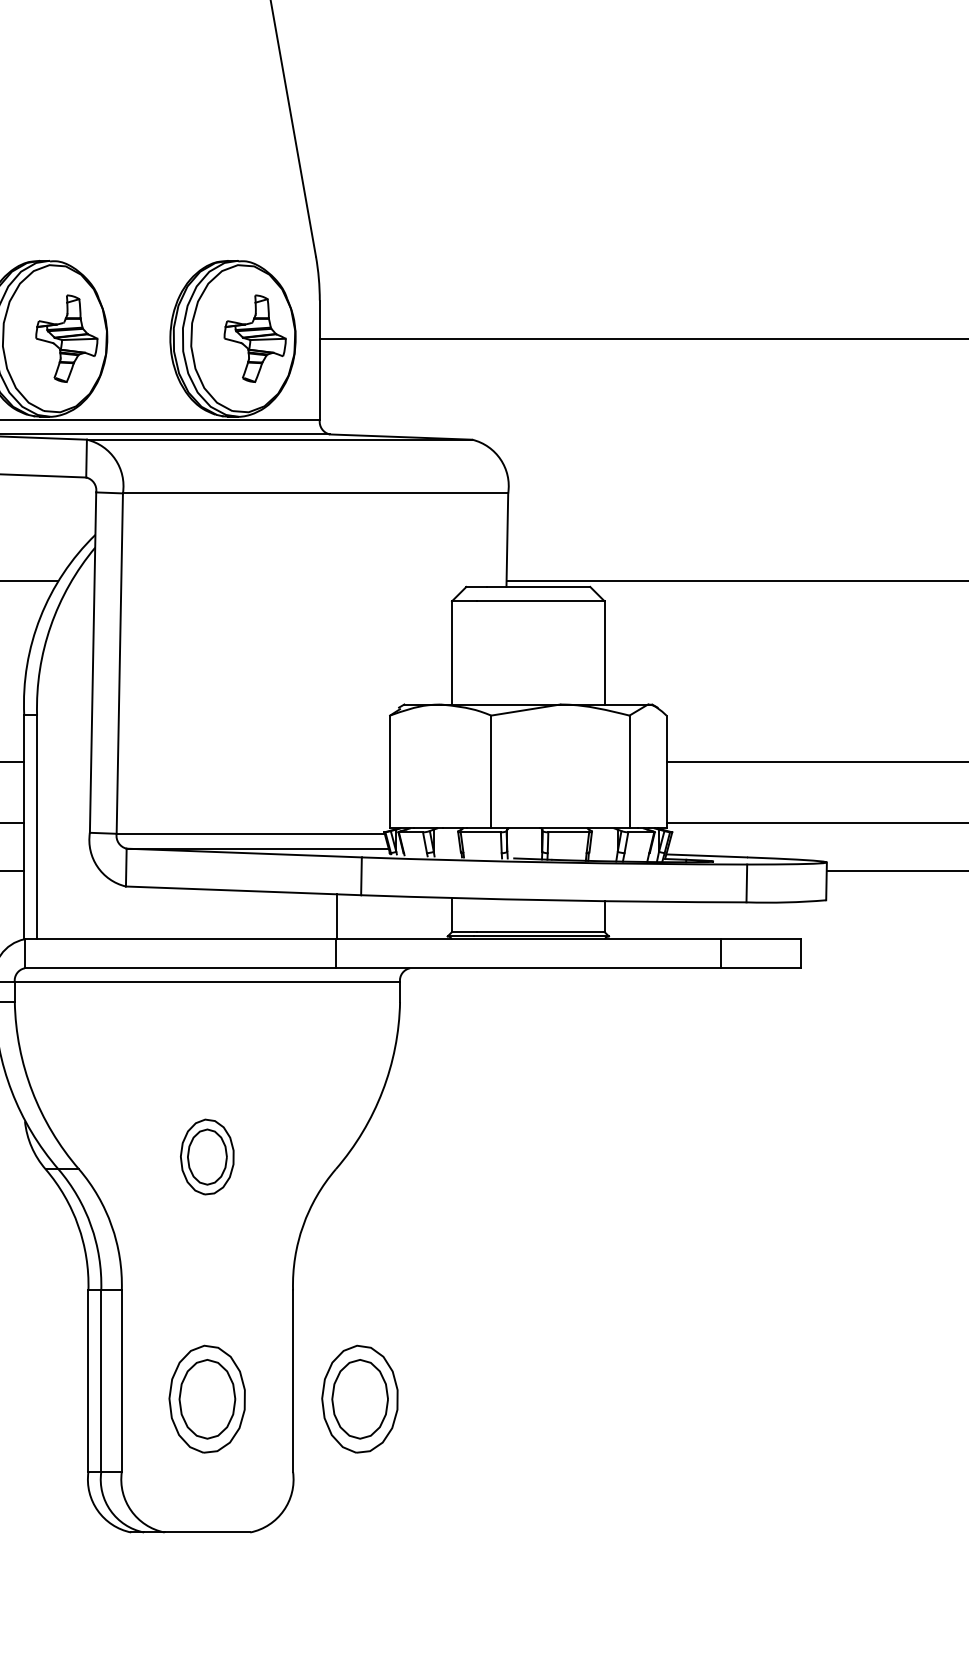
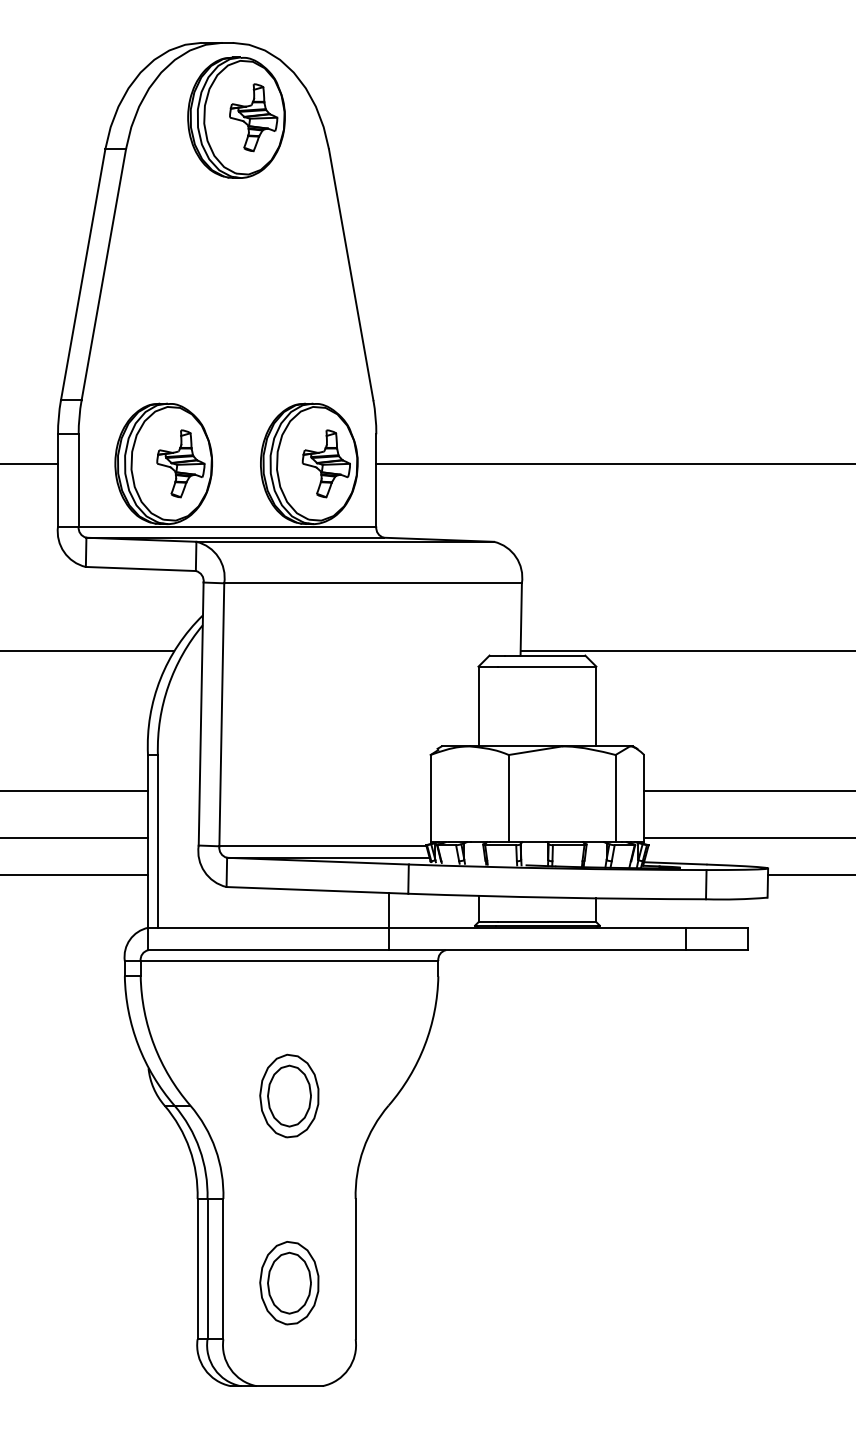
part: (207, 1156) -> (289, 1095), size x1.43
part: (360, 1399) -> (407, 1283), removed

